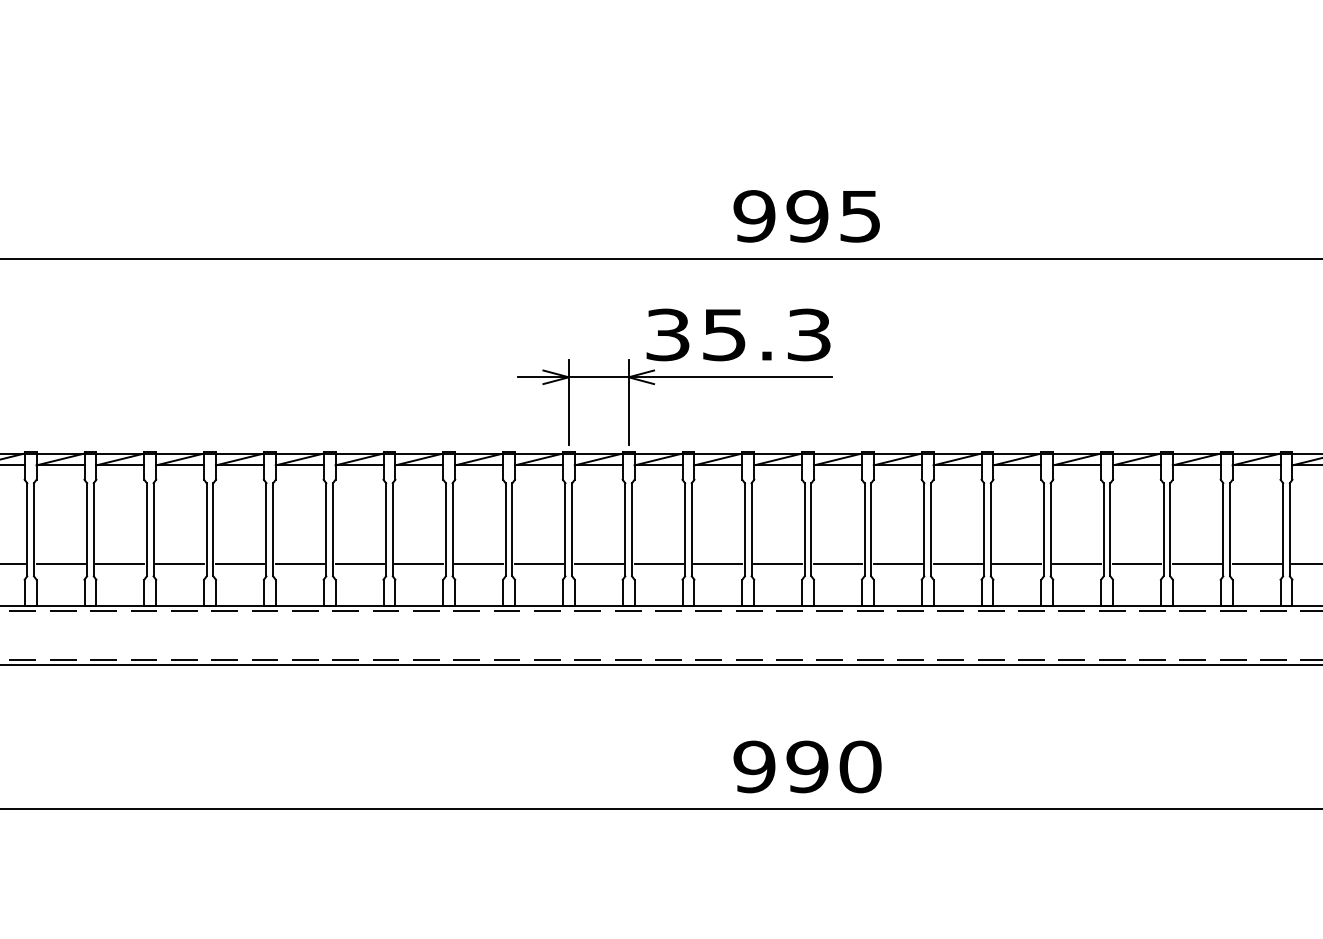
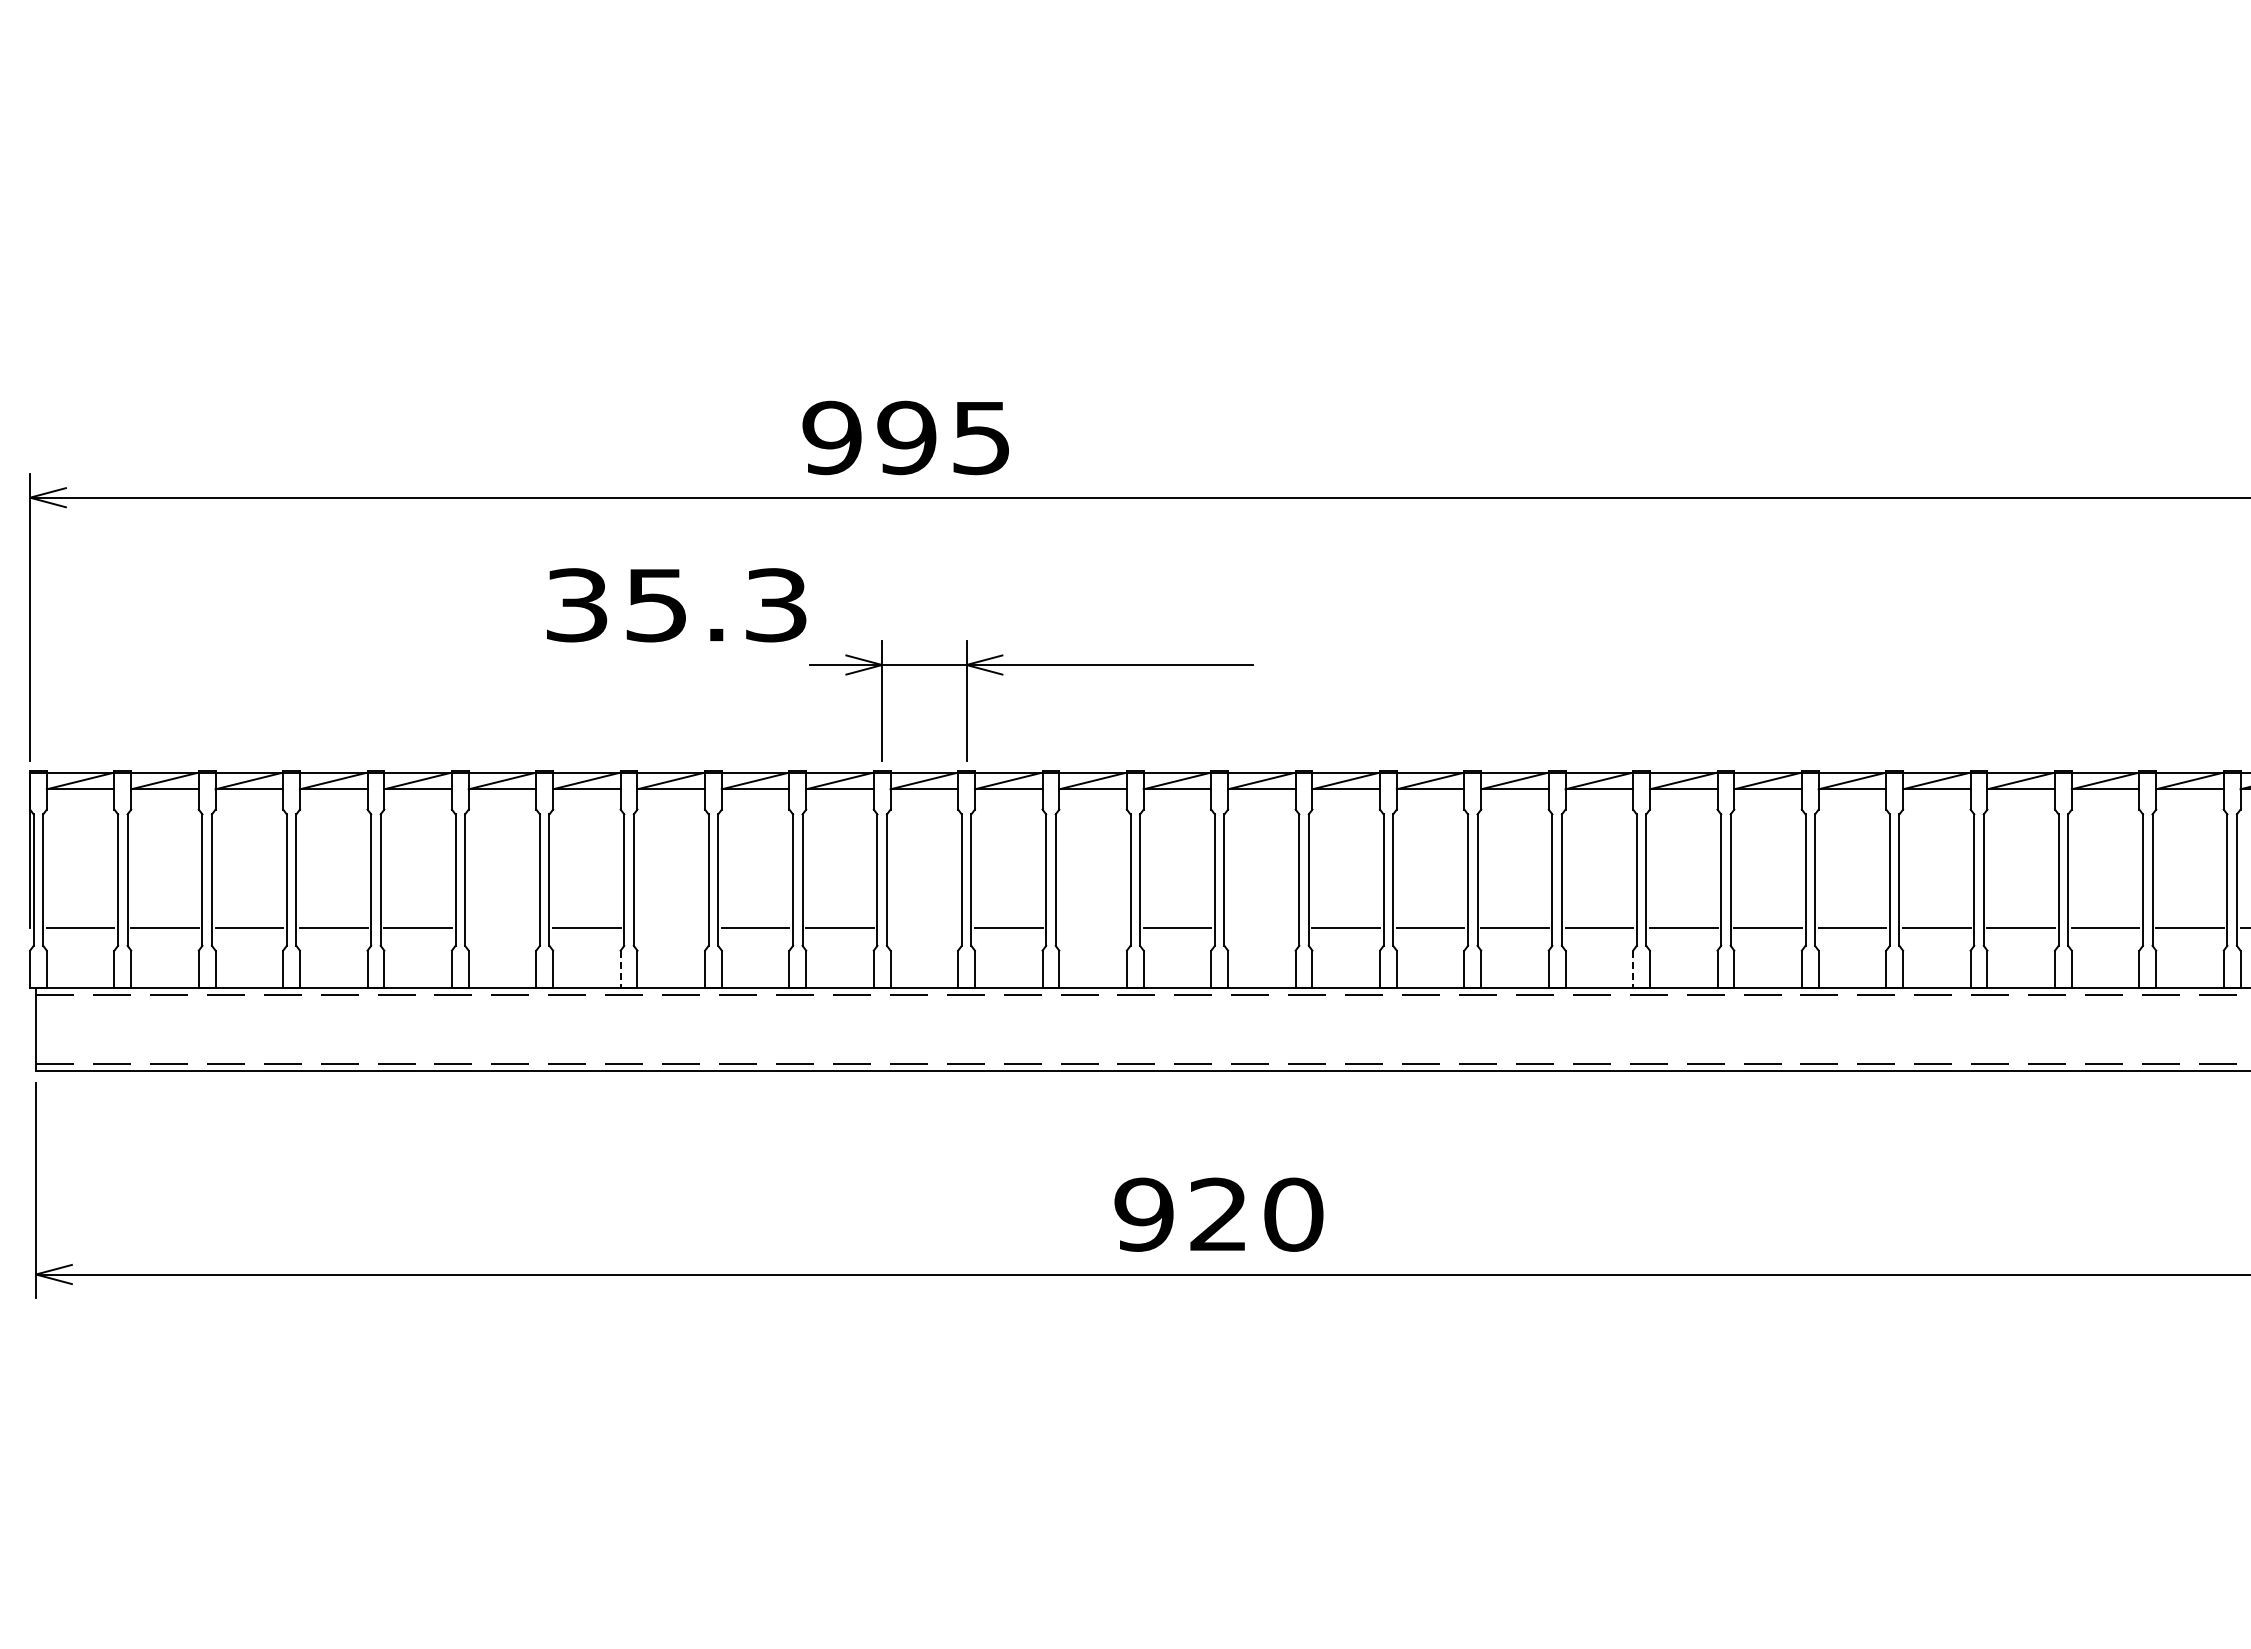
text: (806, 216) -> (905, 437), moved
text: (738, 335) -> (676, 605), moved
line: (299, 563) -> (502, 927), removed
line: (419, 563) -> (671, 927), removed
line: (598, 563) -> (924, 927), removed
line: (717, 563) -> (1092, 927), removed
line: (837, 563) -> (1261, 927), removed
line: (383, 593) -> (620, 969), solid -> dashed
line: (1101, 593) -> (1633, 969), solid -> dashed
text: (807, 766) -> (1218, 1214), 990 -> 920

